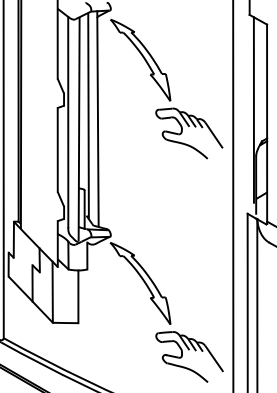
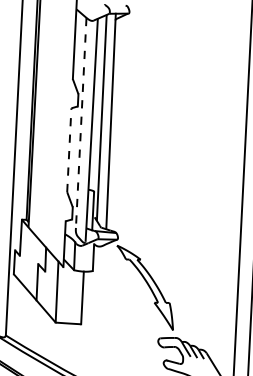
part: (166, 89) -> (180, 95), removed
line: (68, 122) -> (81, 123), solid -> dashed
line: (57, 149) -> (69, 149), solid -> dashed

